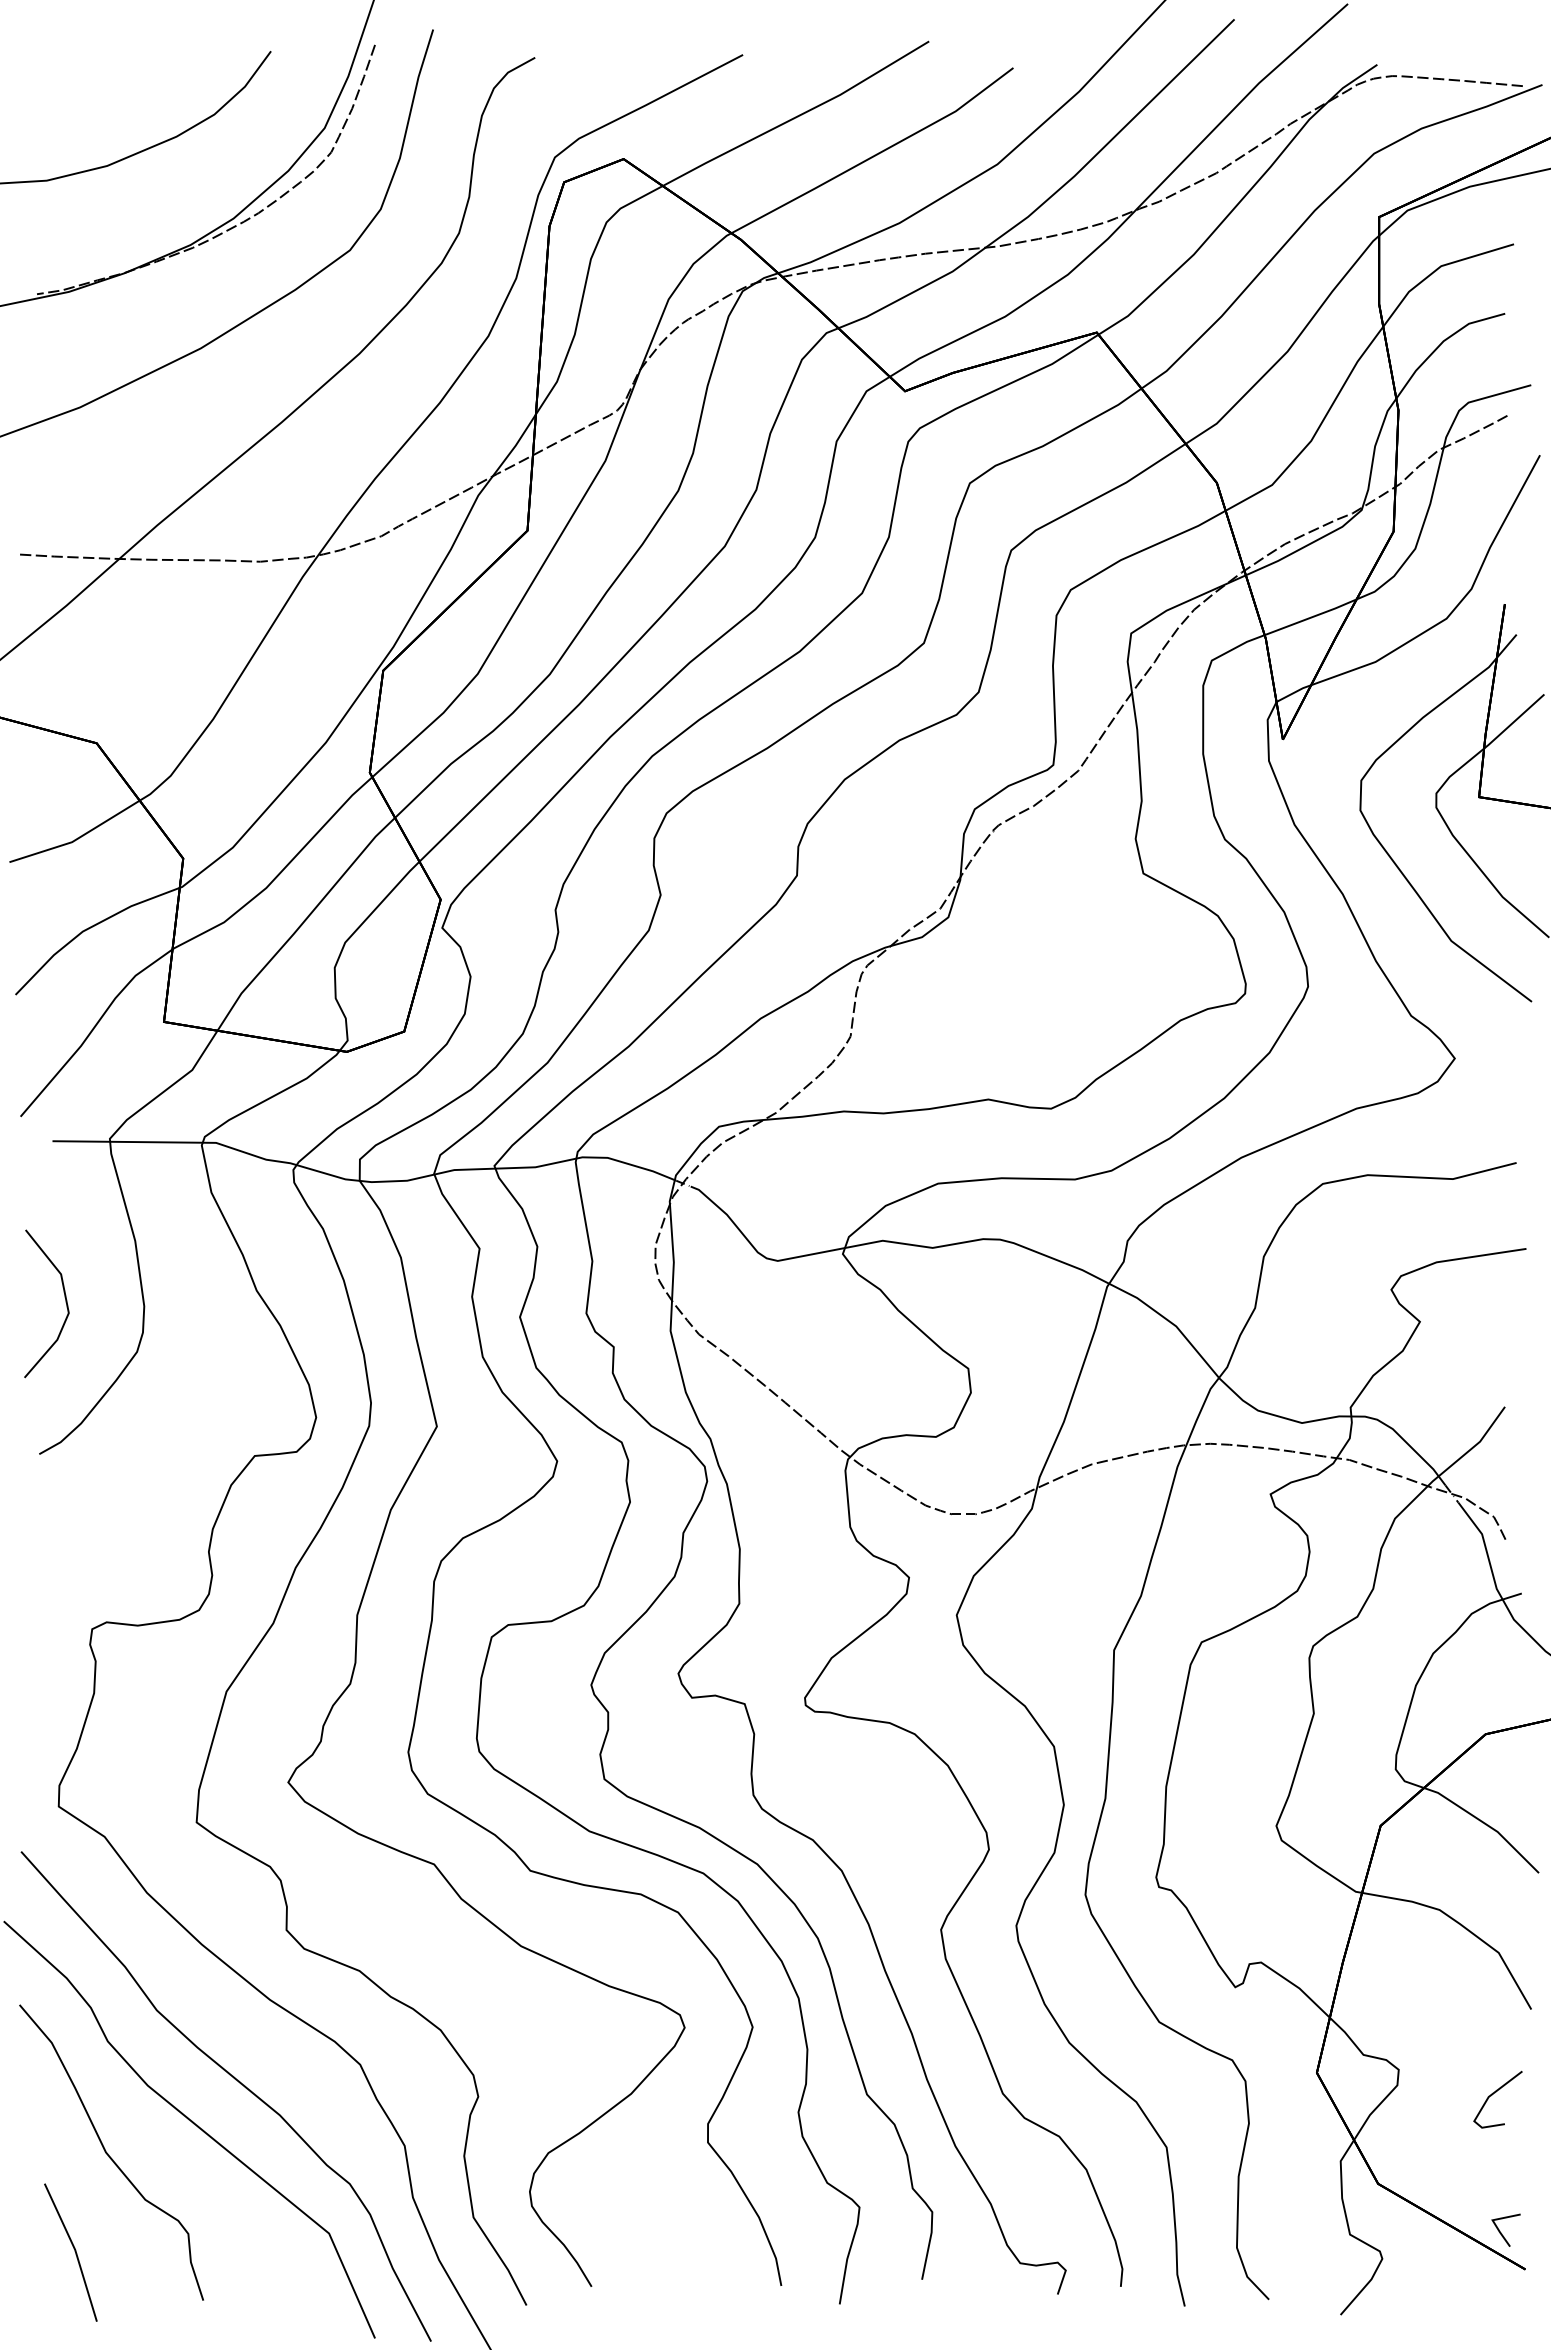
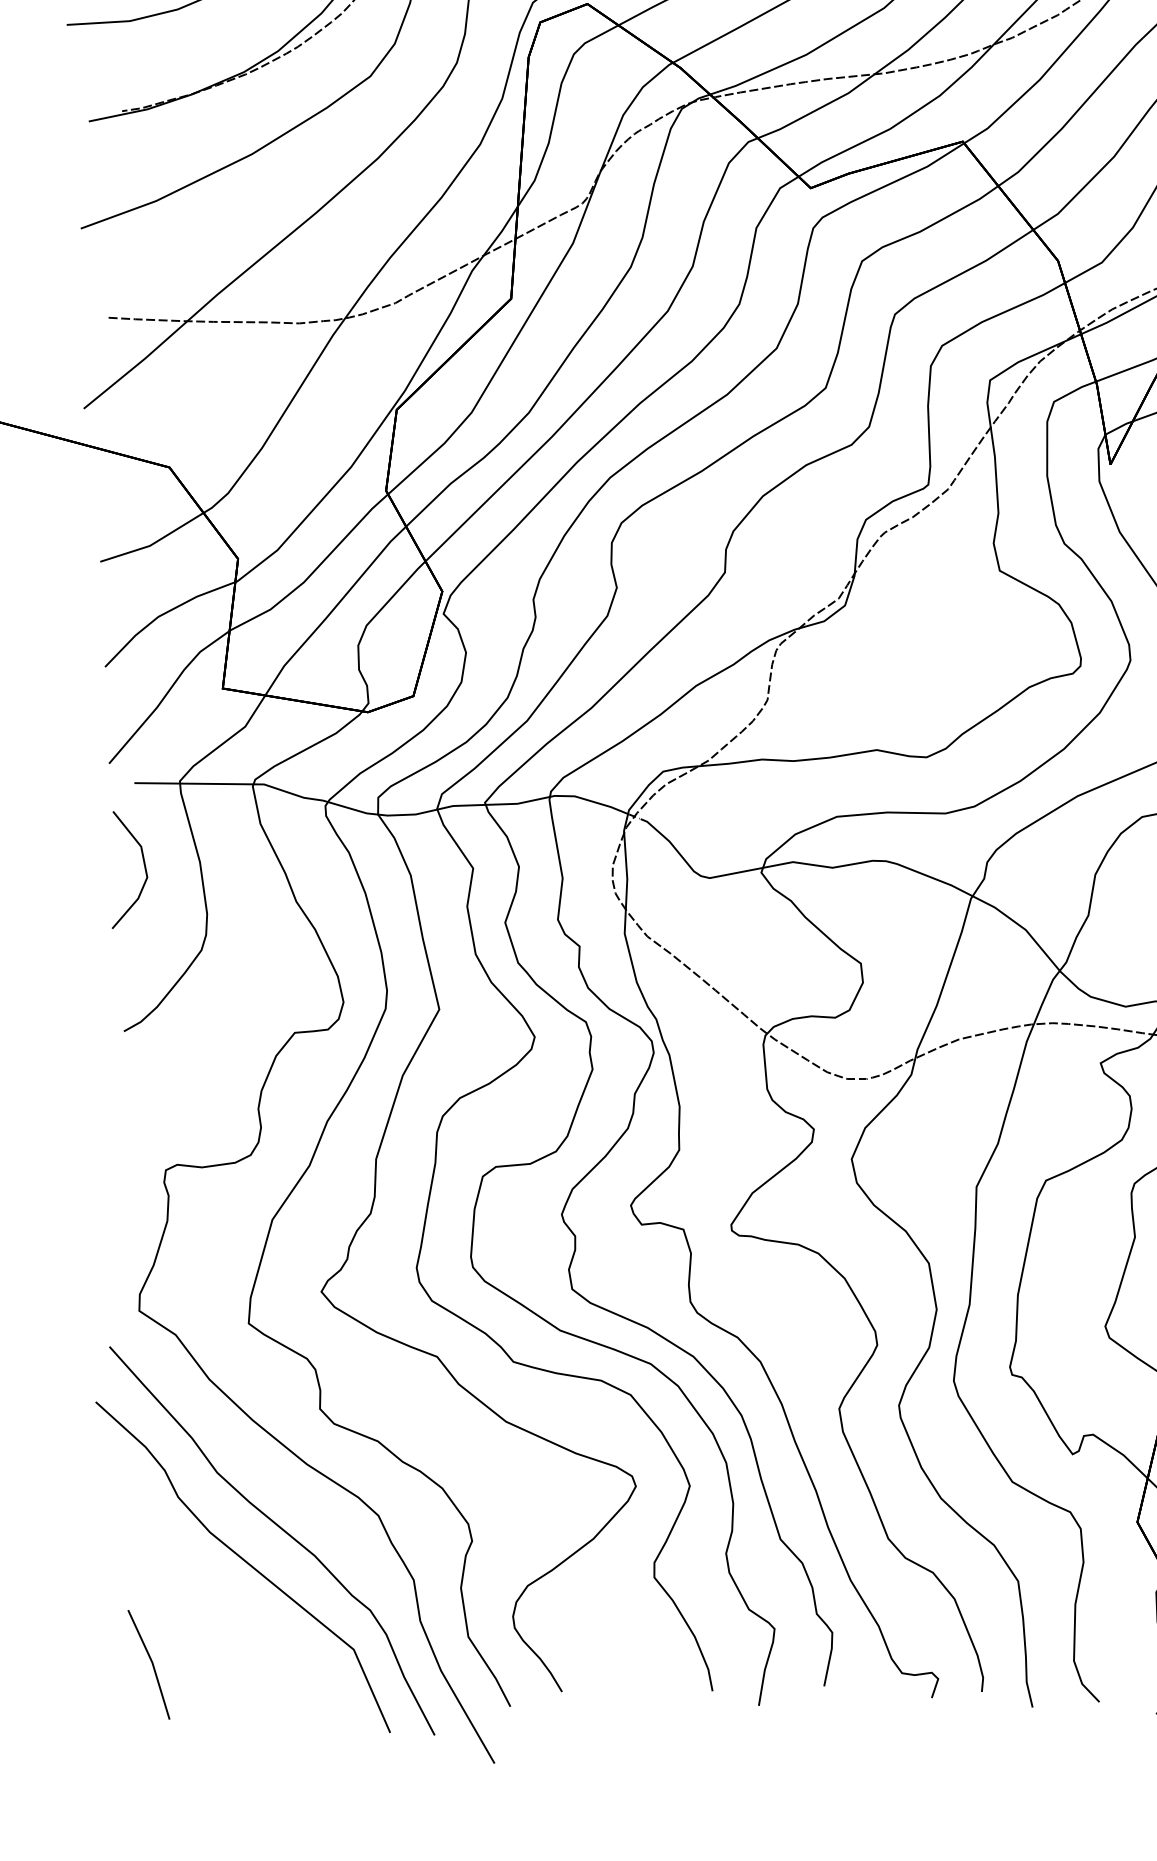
line: (64, 1297) -> (143, 865), moved
curve: (108, 2153) -> (178, 1586), removed

